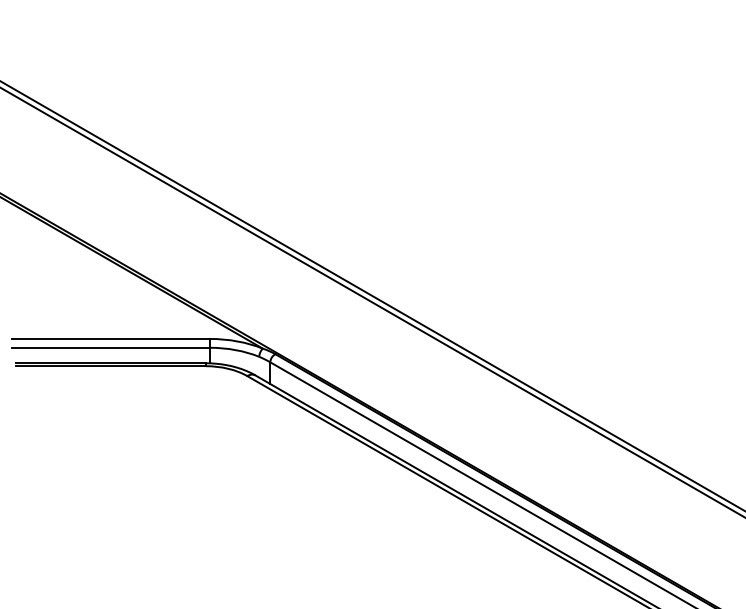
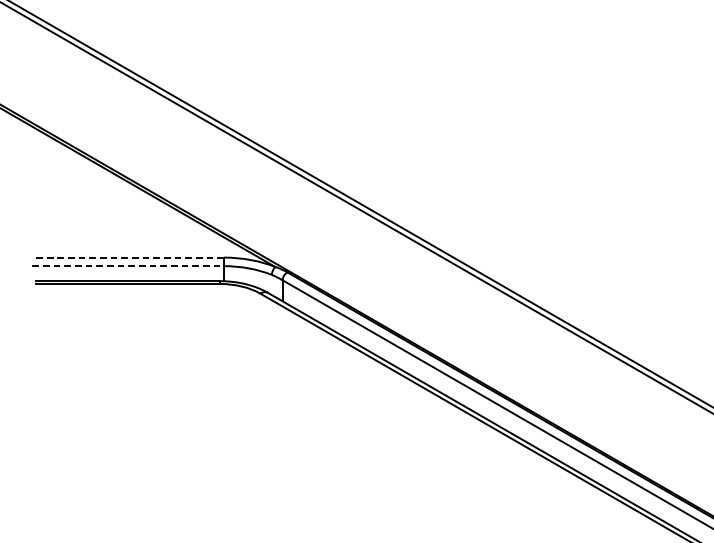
line: (110, 338) -> (127, 257), solid -> dashed
line: (110, 347) -> (127, 265), solid -> dashed

